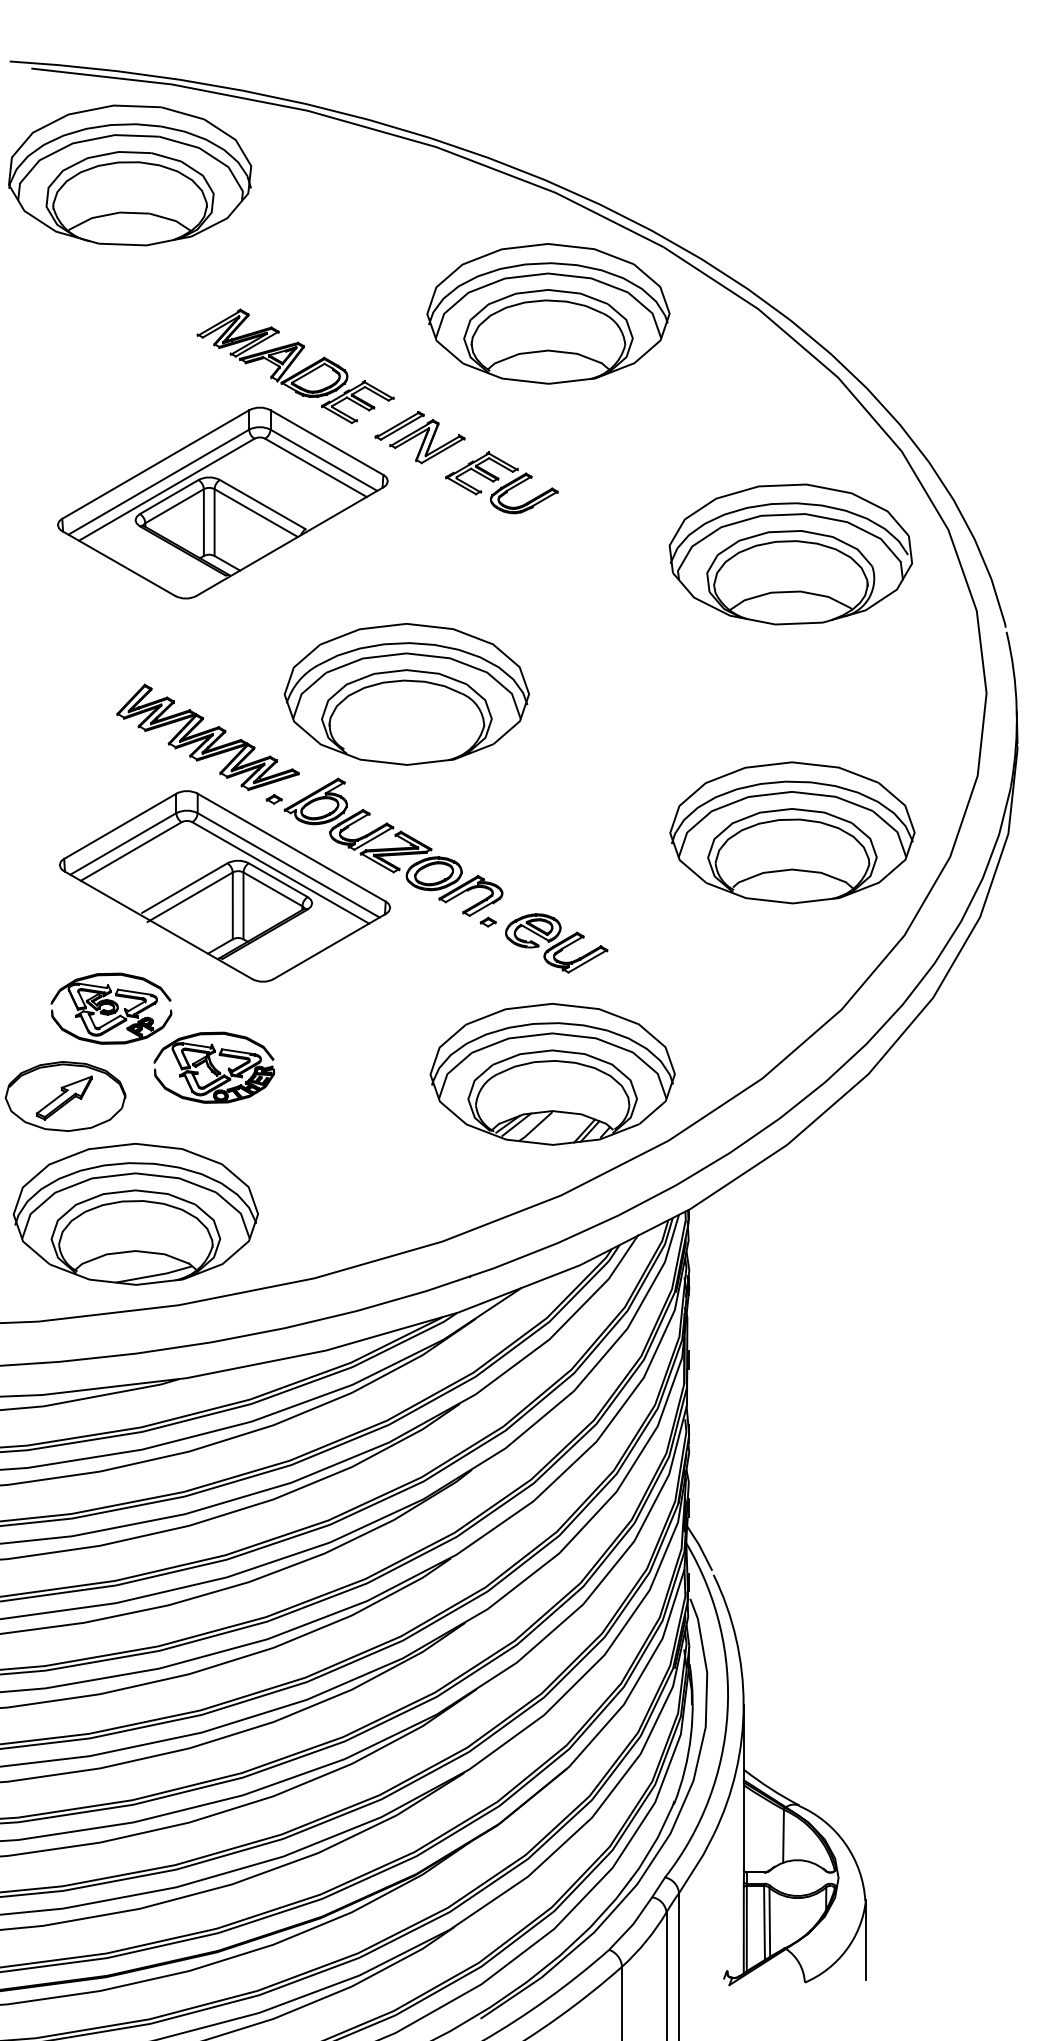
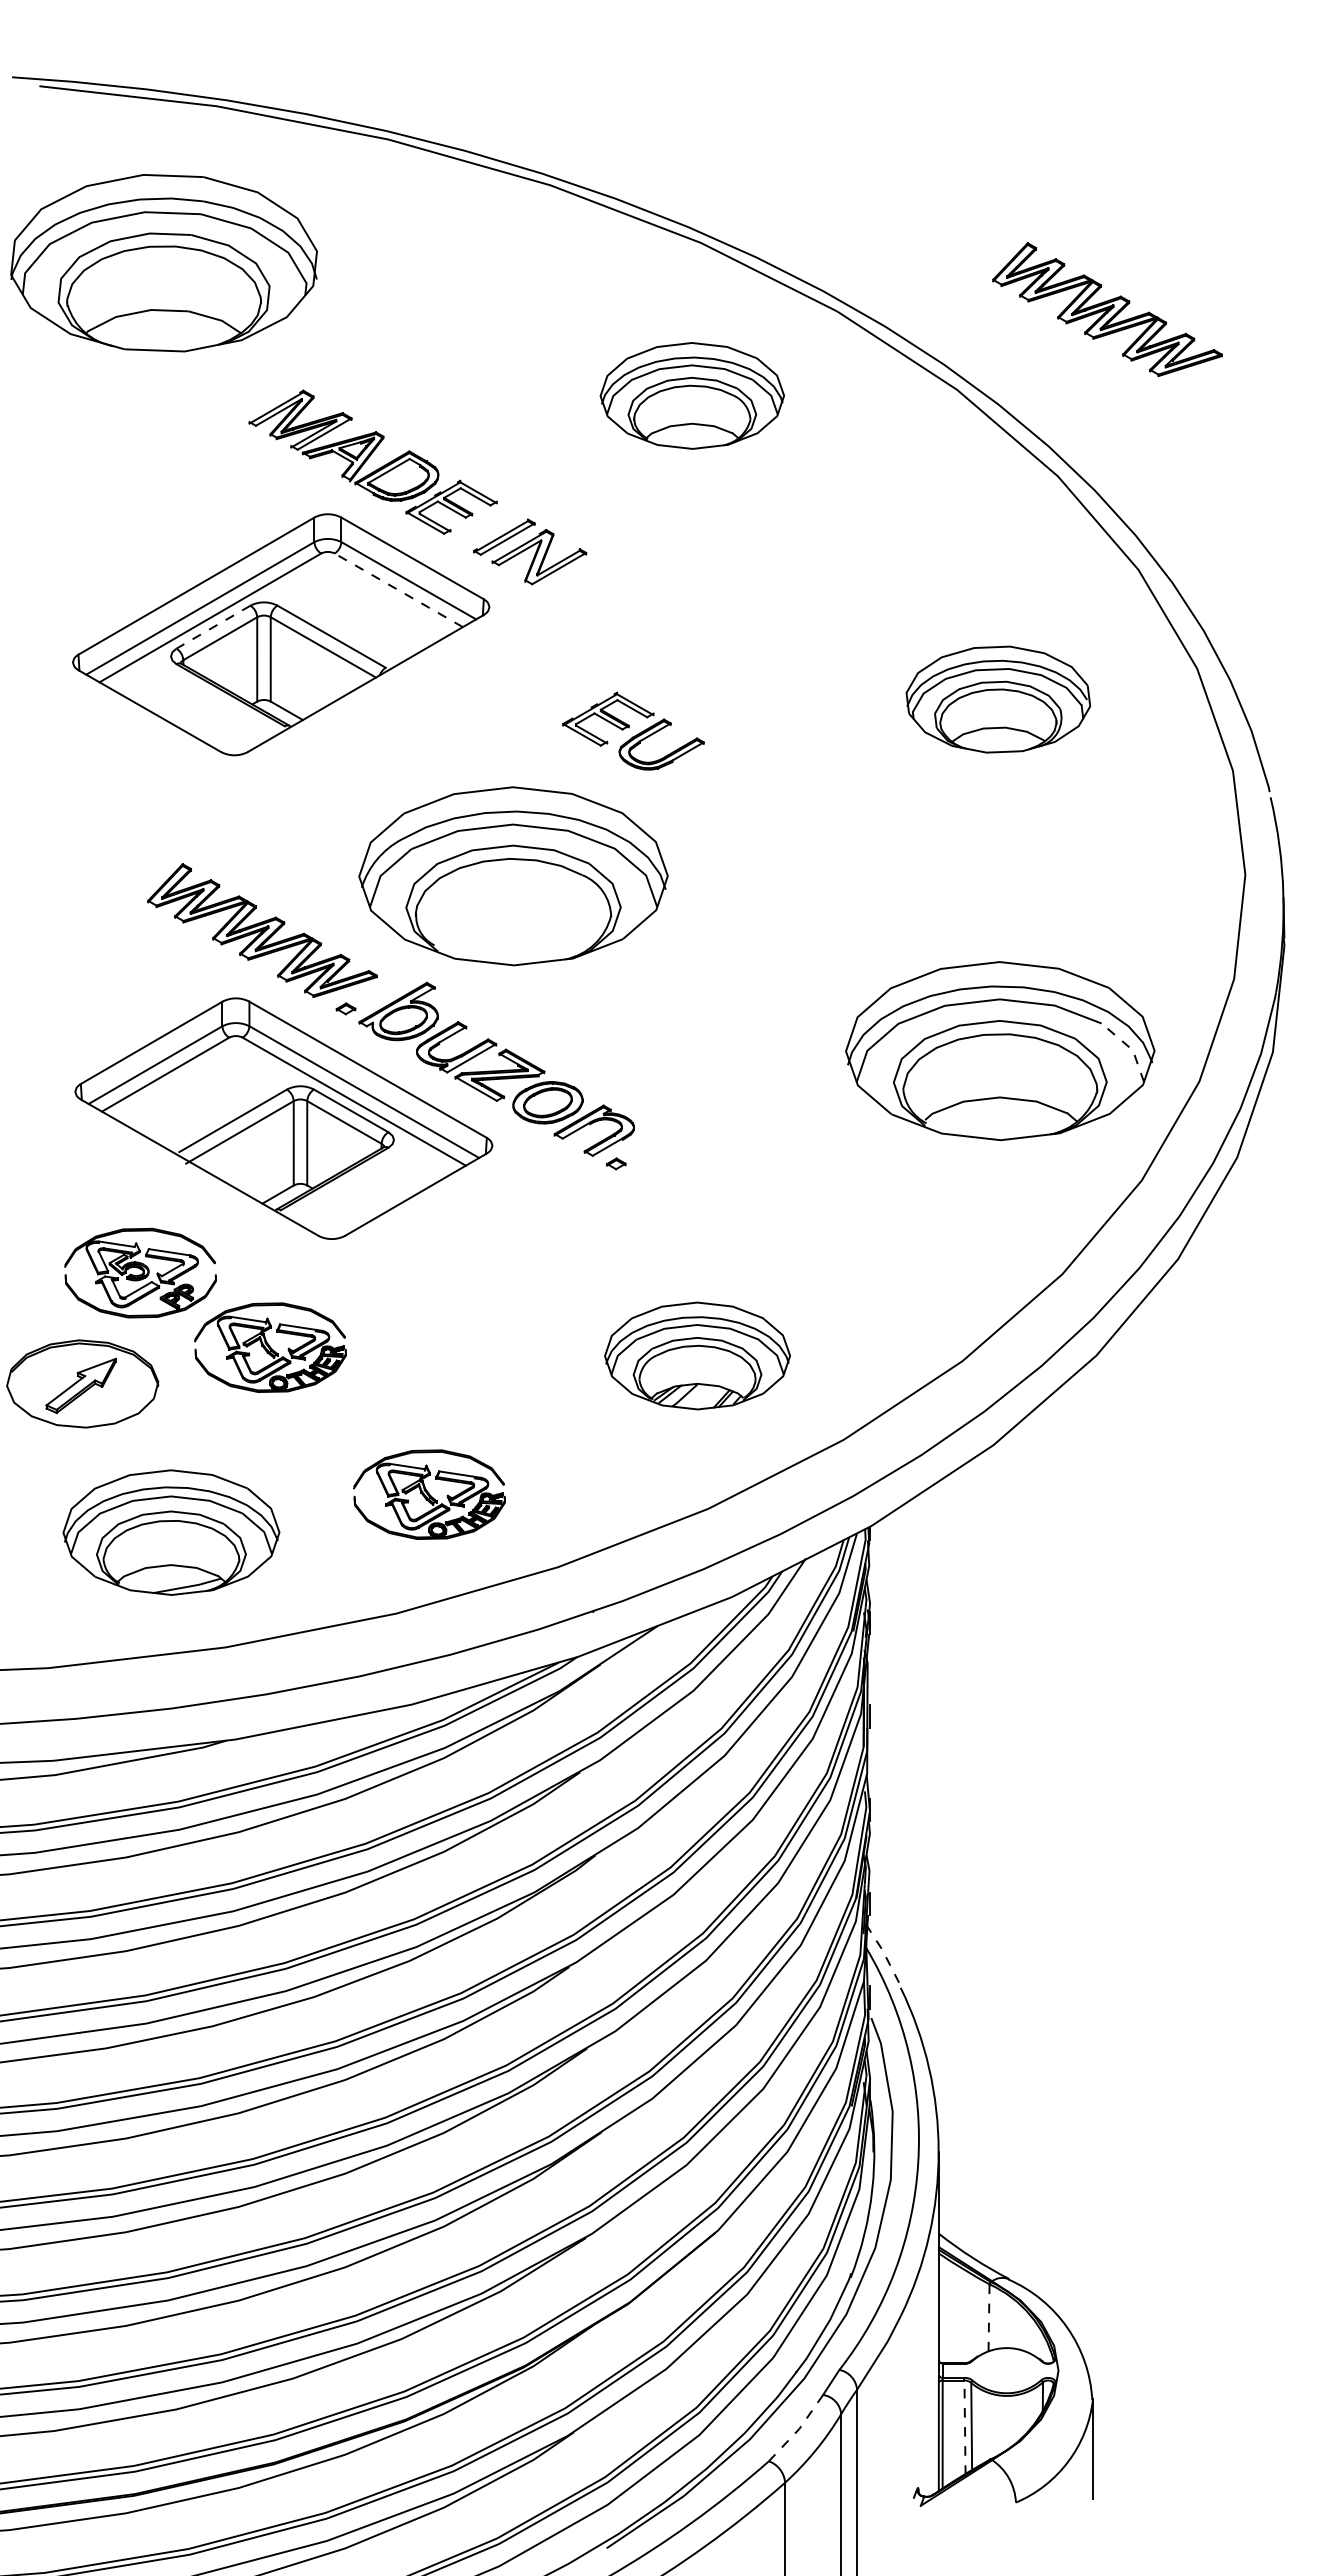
part: (129, 175) -> (163, 263), moved
part: (877, 245) -> (1107, 309), added
part: (548, 313) -> (692, 395), size x0.6
line: (315, 468) -> (398, 590), solid -> dashed
part: (501, 482) -> (633, 730), moved
line: (169, 497) -> (213, 627), solid -> dashed
part: (791, 554) -> (998, 699), size x0.6
line: (894, 829) -> (1129, 1047), solid -> dashed
part: (556, 943) -> (702, 1190), removed
part: (552, 1073) -> (697, 1355), size x0.6
part: (340, 1184) -> (429, 1494), added
part: (135, 1214) -> (171, 1532), size x0.7
line: (699, 1546) -> (883, 1952), solid -> dashed
line: (783, 1835) -> (989, 2317), solid -> dashed
line: (764, 1923) -> (965, 2427), solid -> dashed
line: (632, 1924) -> (798, 2429), solid -> dashed

